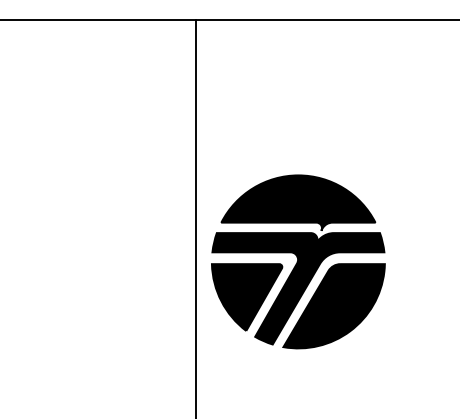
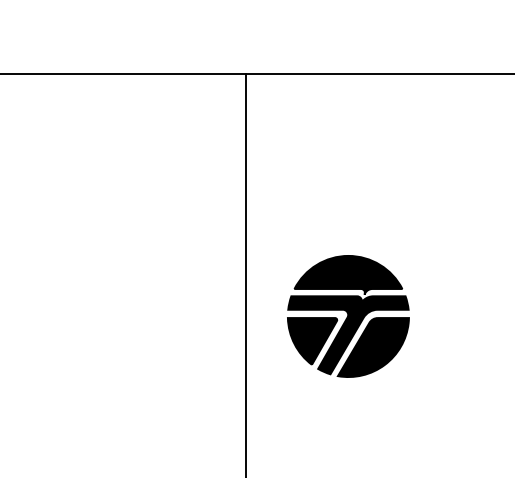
part: (298, 261) -> (348, 316), size x0.7

